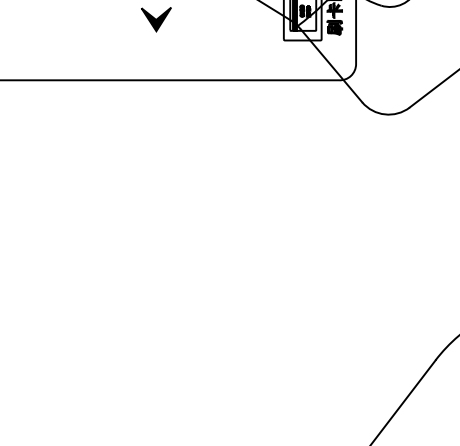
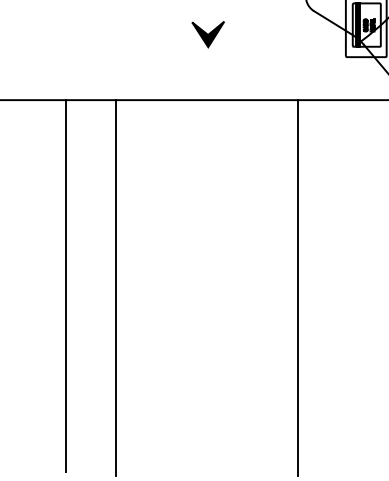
line: (24, 252) -> (65, 286), added
line: (71, 254) -> (116, 288), added
line: (239, 254) -> (297, 288), added

